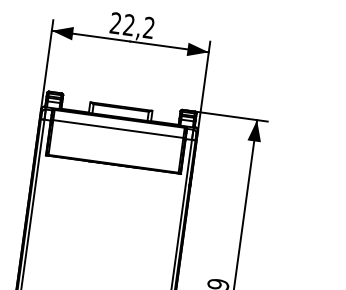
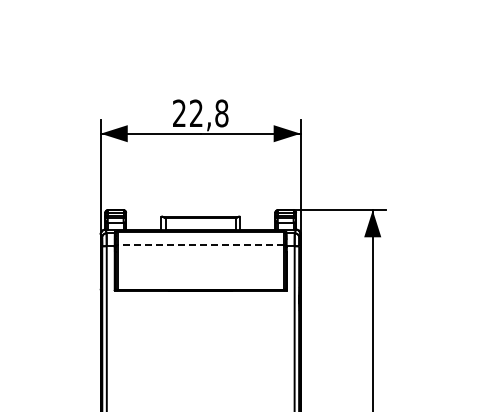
text: (148, 27) -> (221, 113), 22,2 -> 22,8
line: (118, 129) -> (200, 245), solid -> dashed

